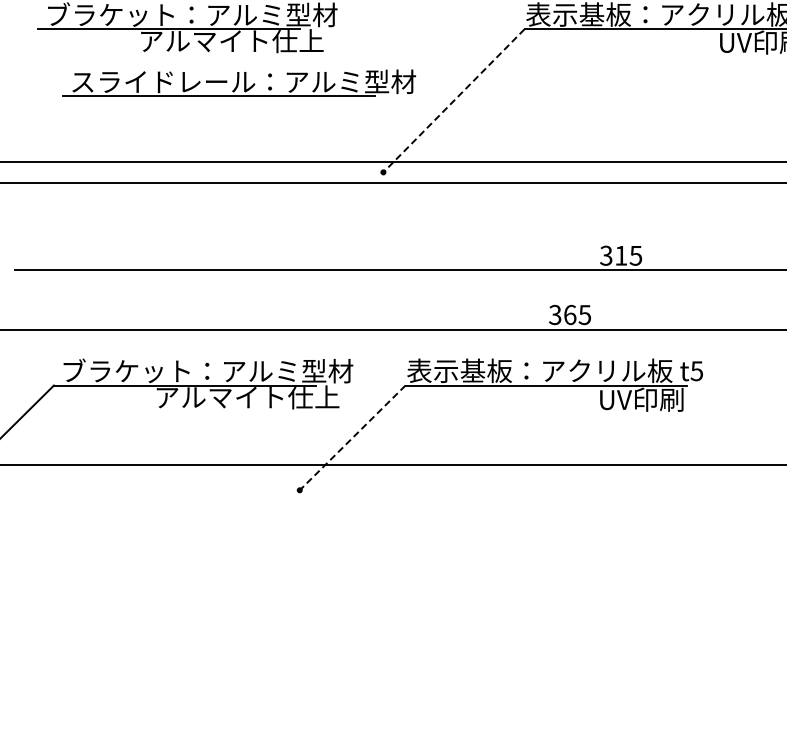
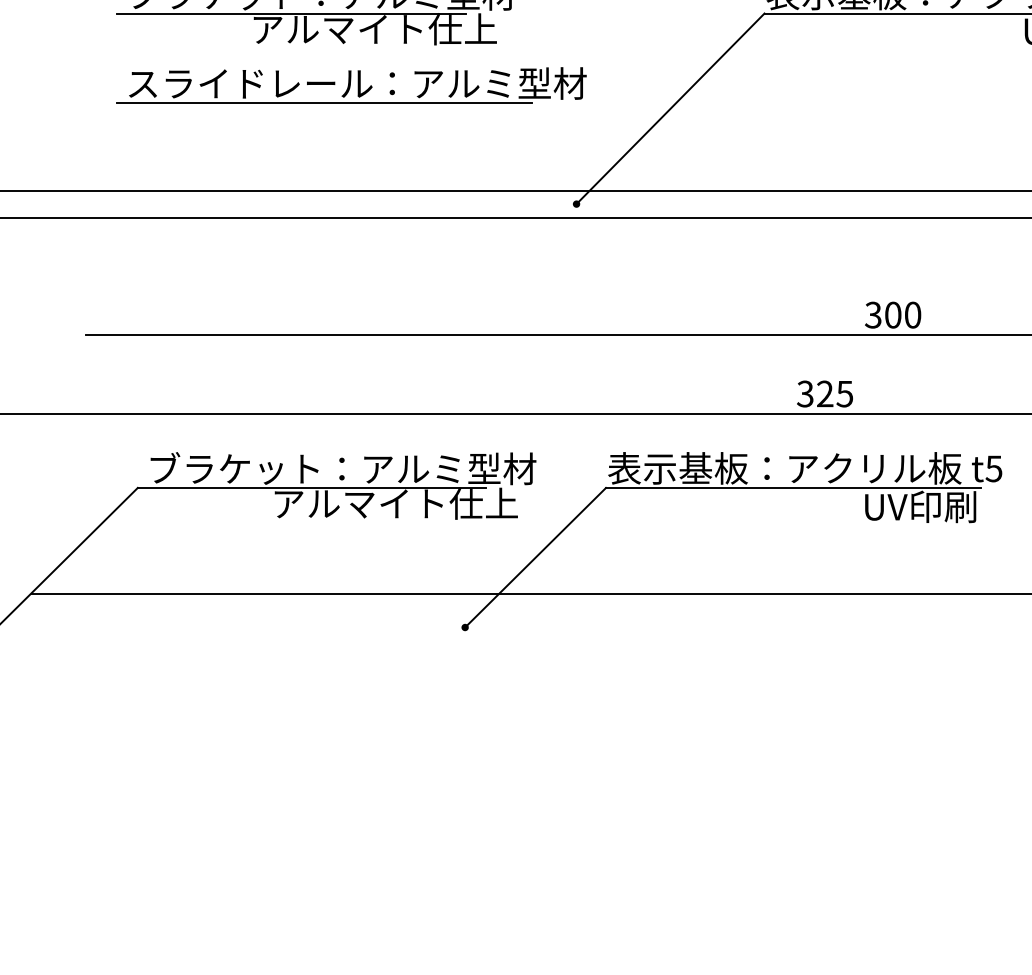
part: (238, 82) -> (350, 84), moved
line: (454, 100) -> (671, 108), dashed -> solid
text: (628, 255) -> (902, 314), 315 -> 300
text: (570, 314) -> (825, 393), 365 -> 325
line: (352, 438) -> (535, 558), dashed -> solid

